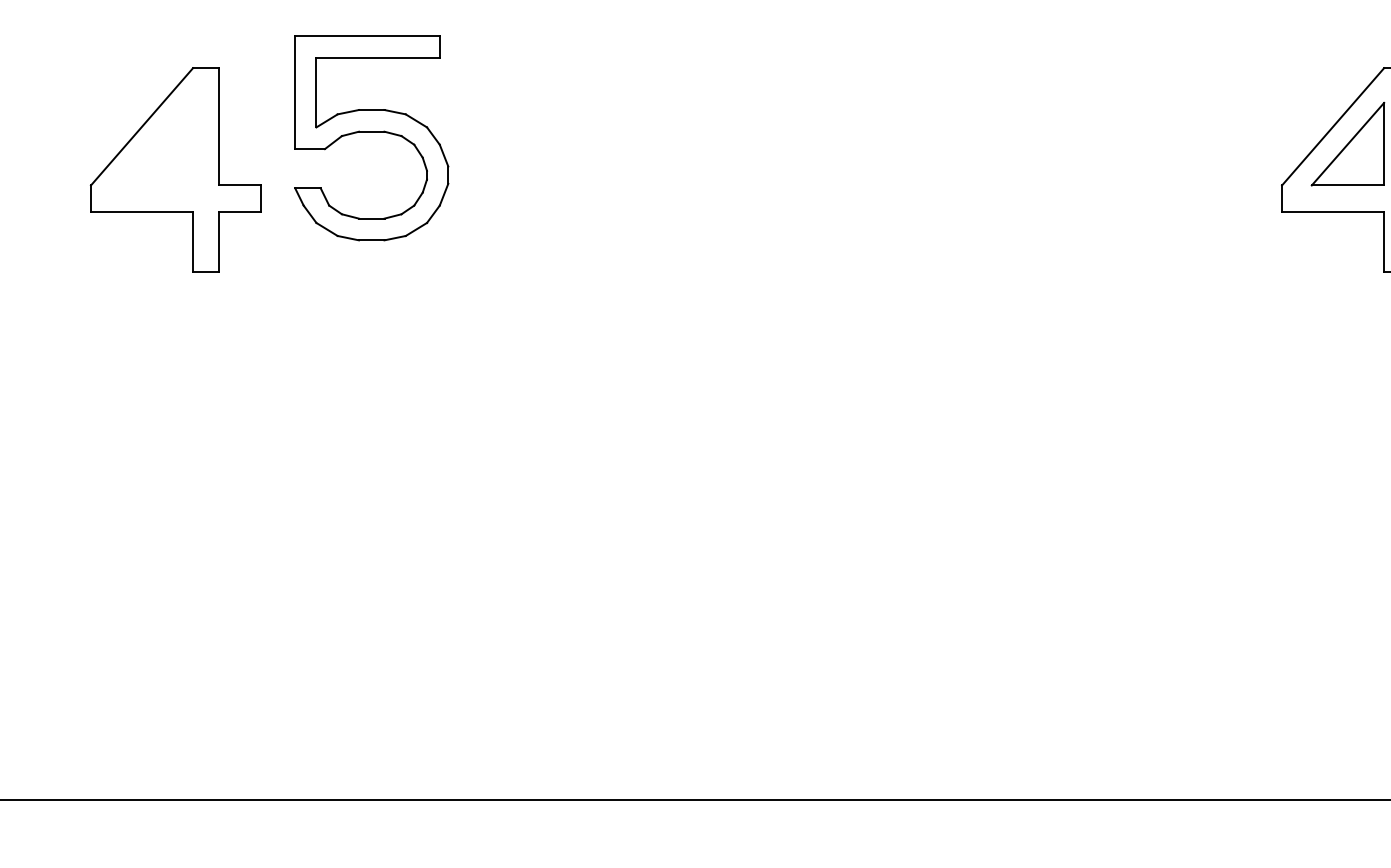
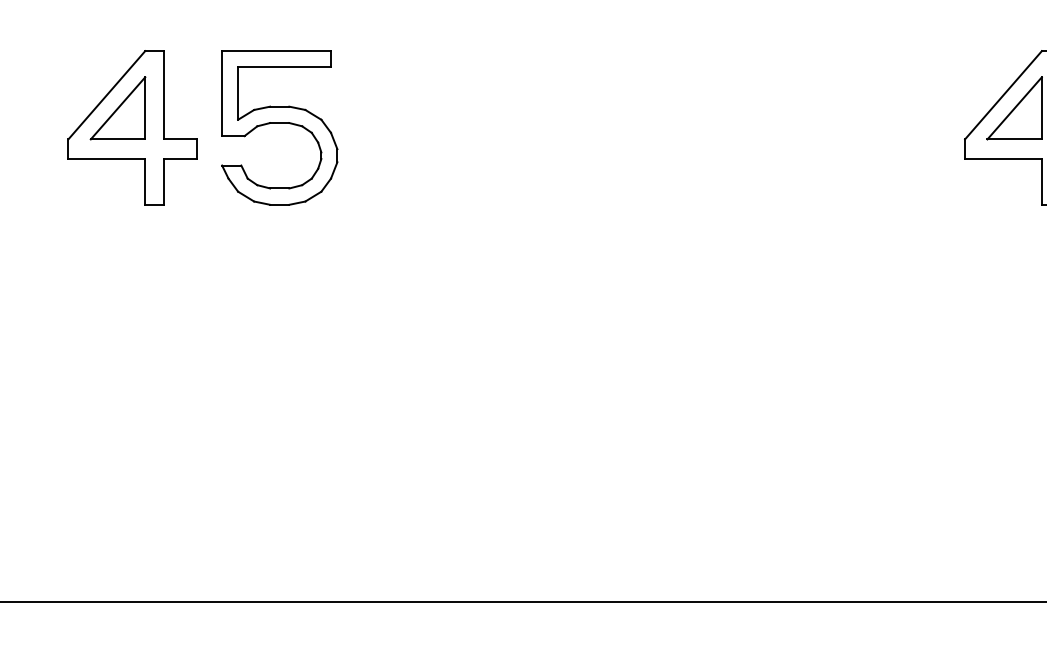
part: (371, 138) -> (279, 128), moved
part: (156, 144) -> (117, 108), added

